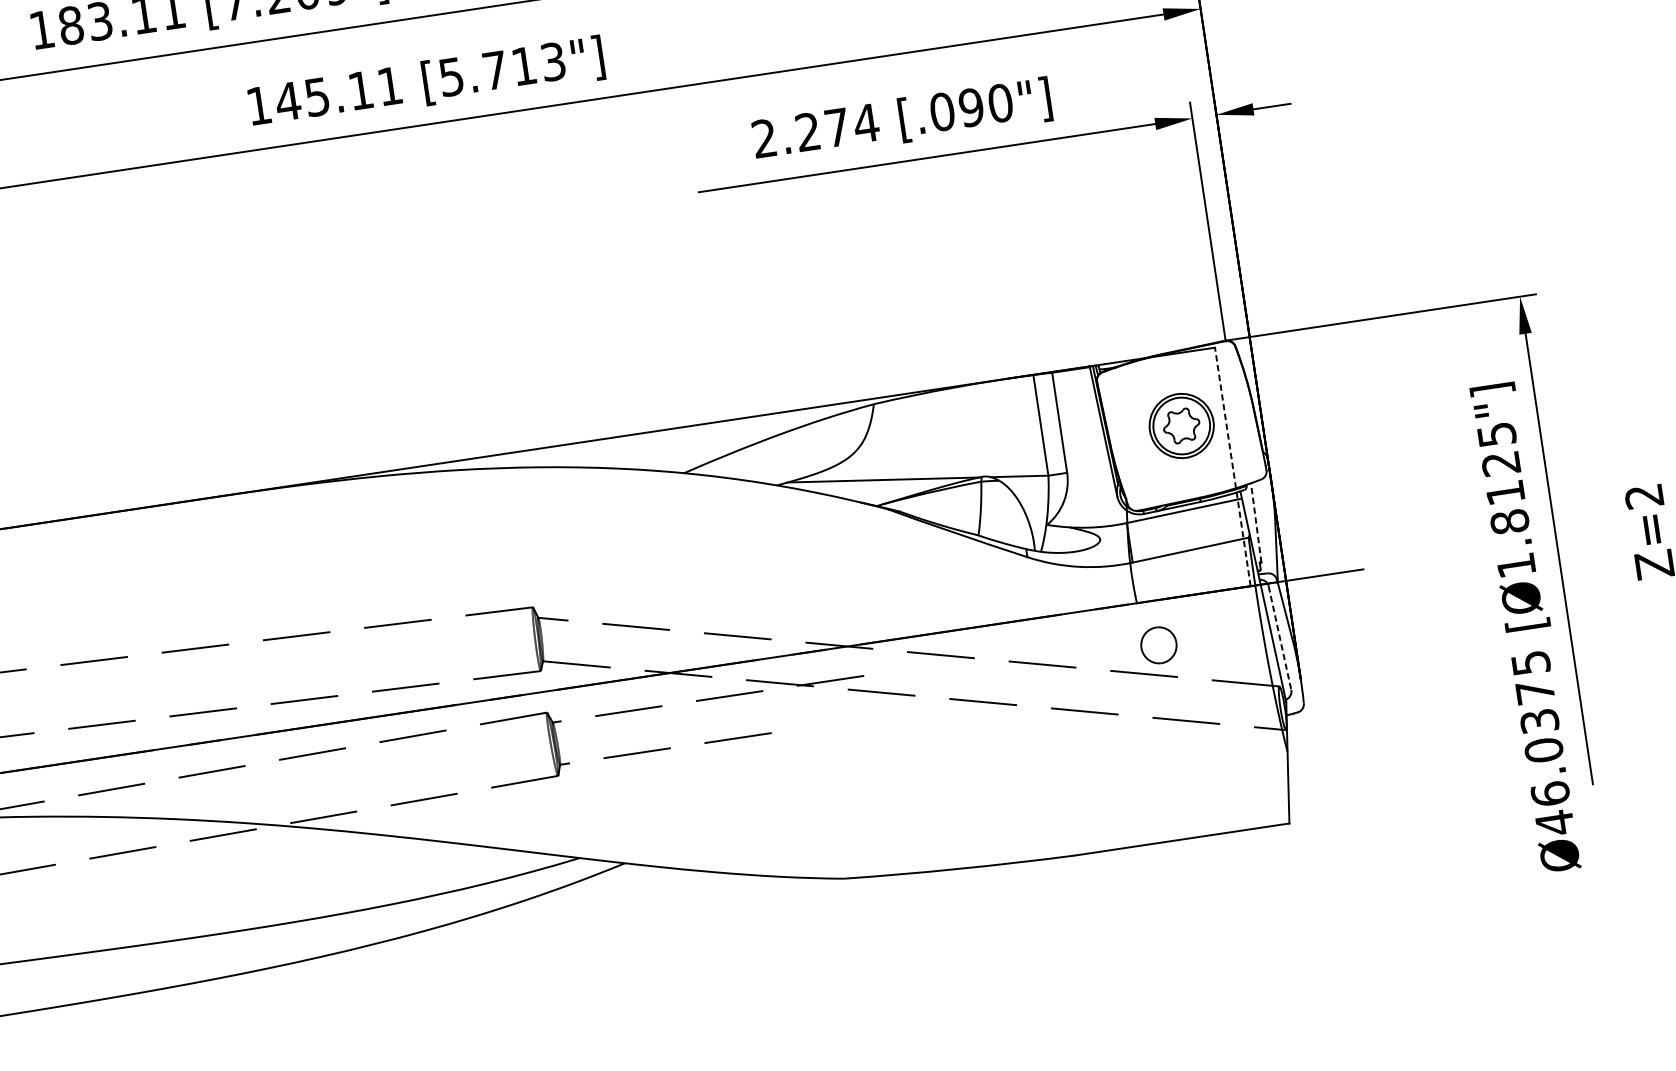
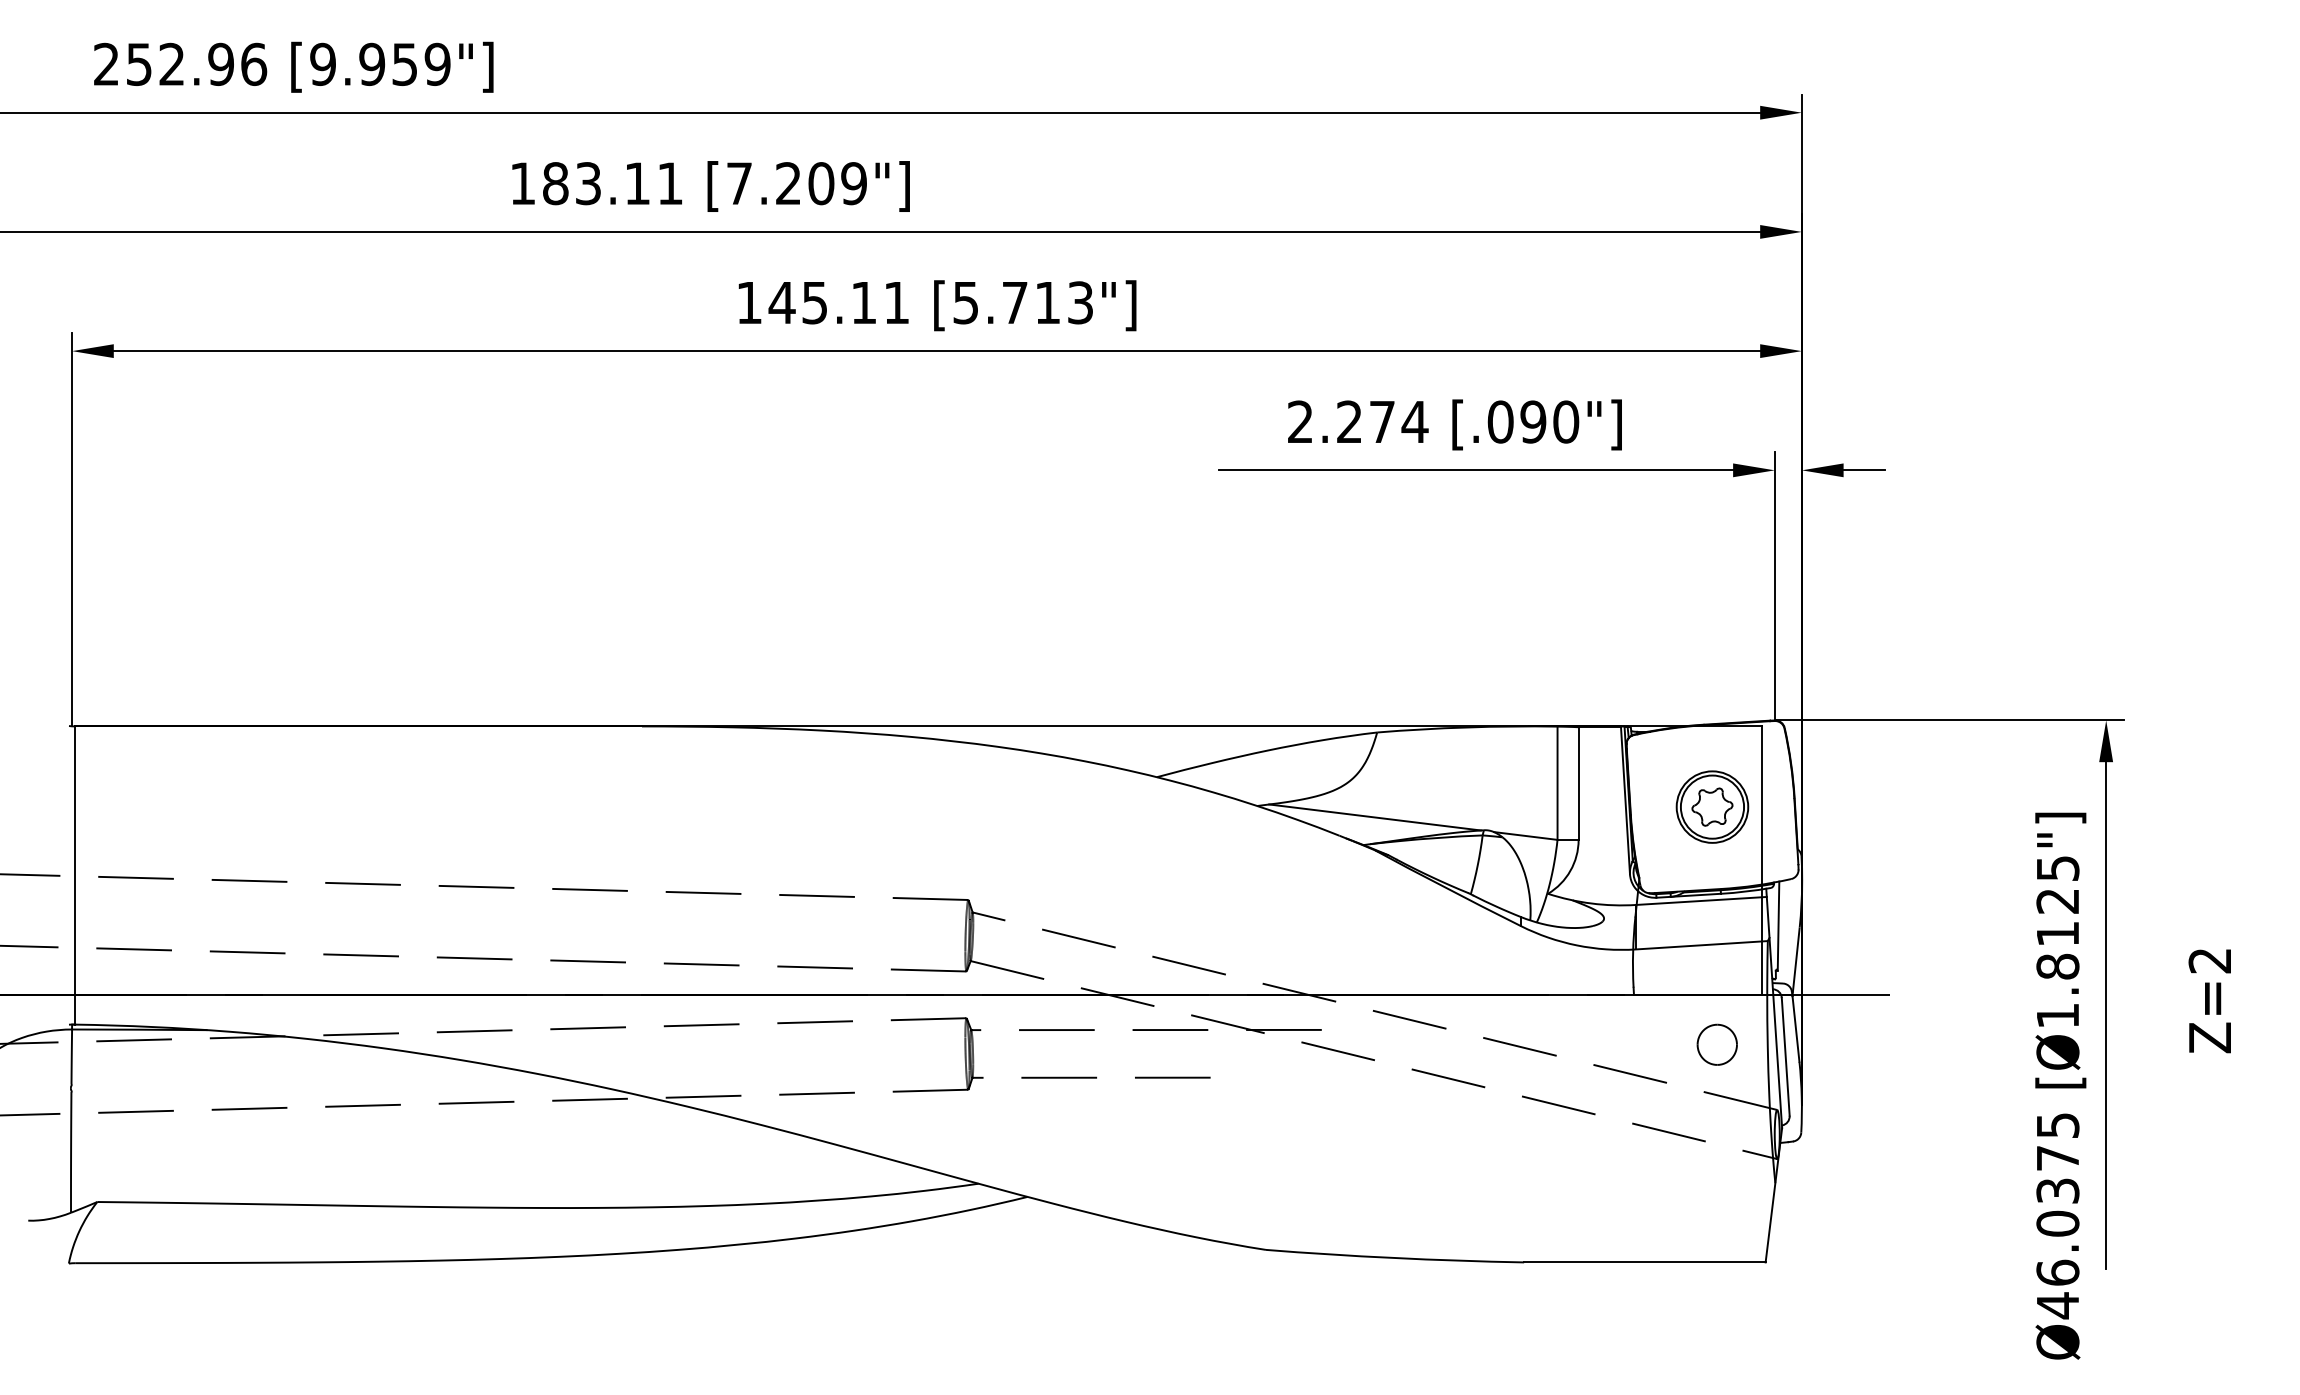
line: (1233, 466) -> (1762, 860), dashed -> solid
line: (1256, 523) -> (1778, 926), dashed -> solid
line: (1279, 637) -> (1785, 1056), dashed -> solid
part: (1158, 645) -> (1716, 1044), moved

